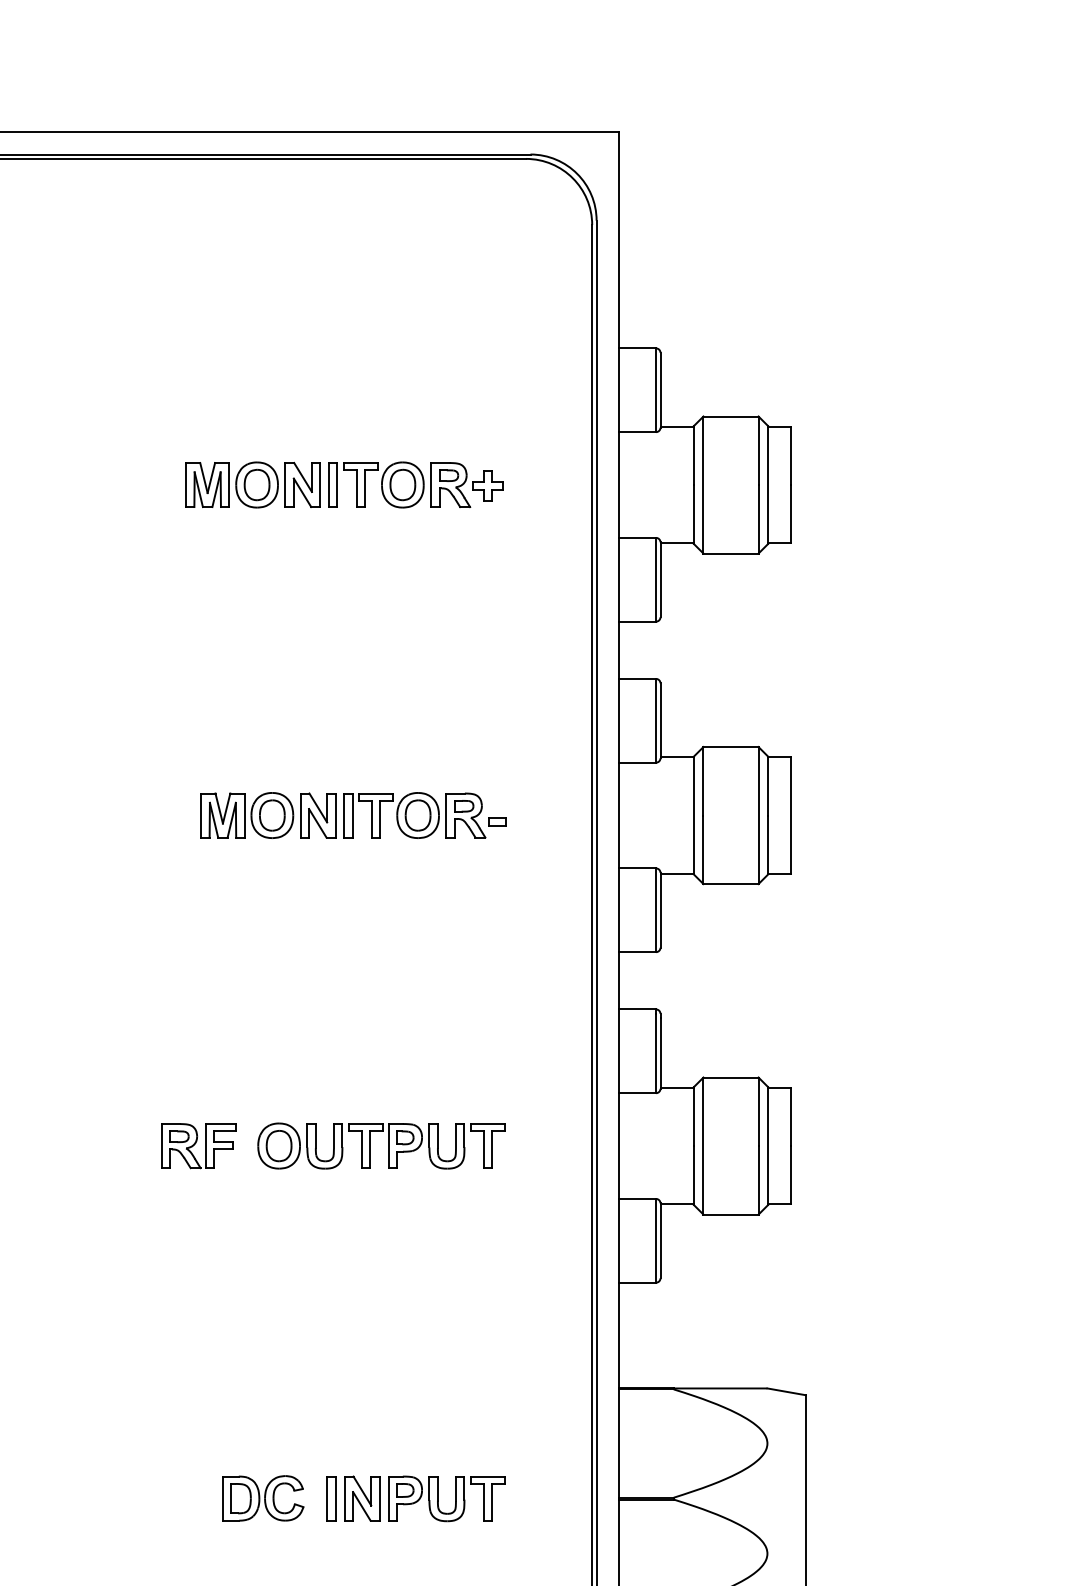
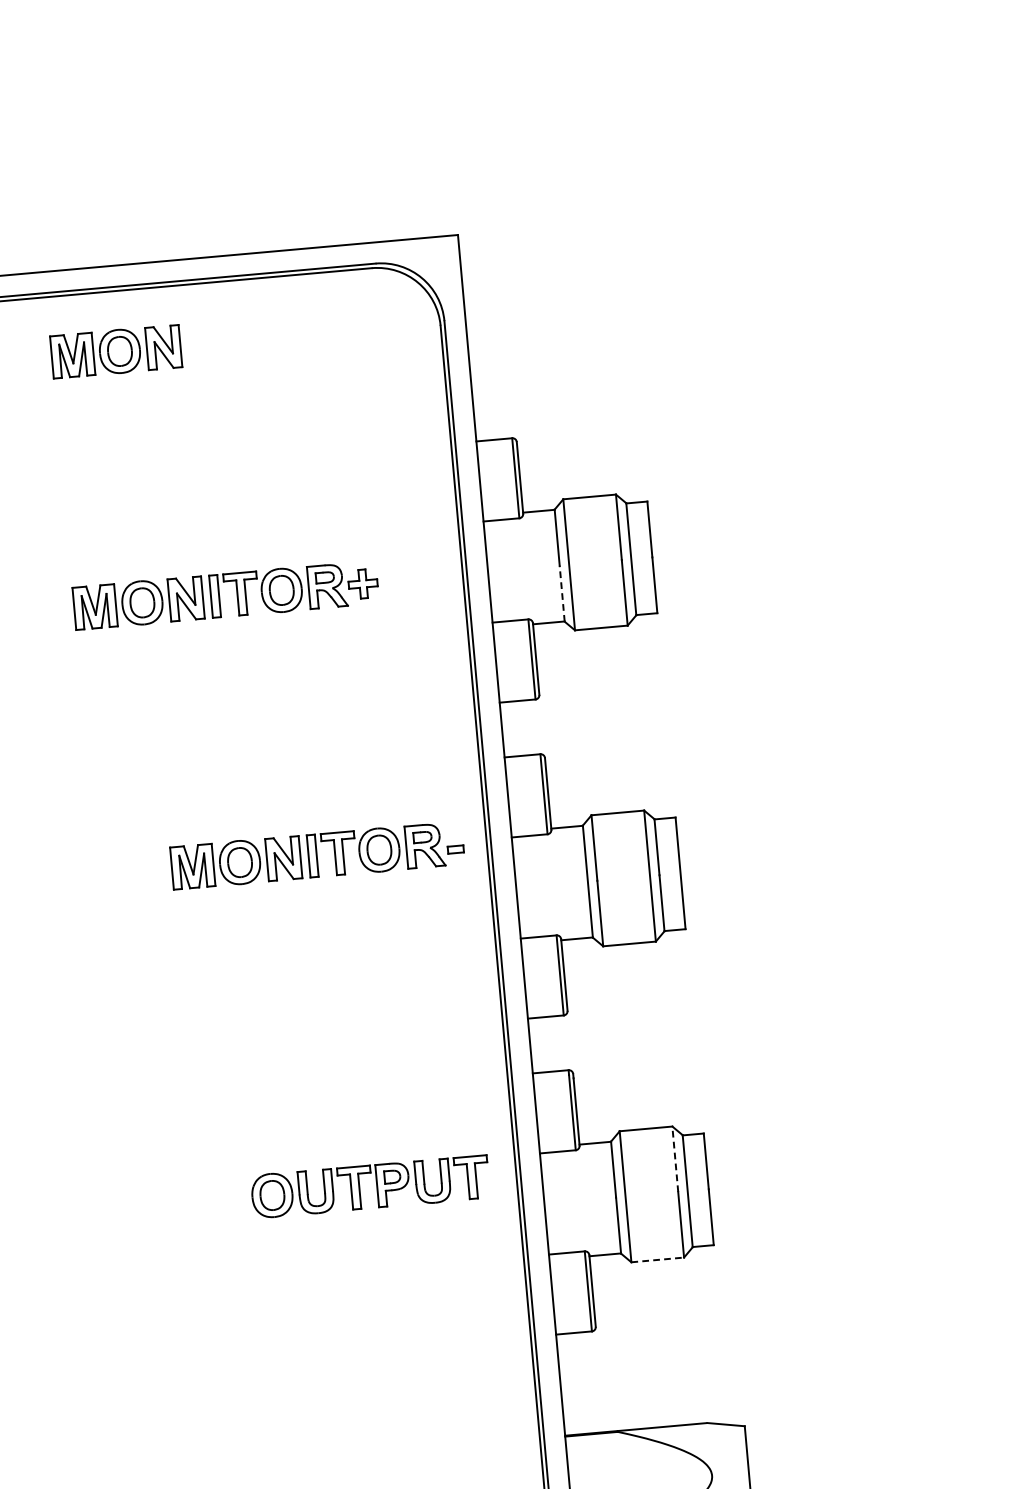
part: (252, 221) -> (115, 351), added
line: (693, 513) -> (562, 592), solid -> dashed
part: (353, 815) -> (317, 855), moved
line: (758, 1111) -> (675, 1159), solid -> dashed
part: (388, 1145) -> (376, 1185), moved
part: (198, 1146) -> (142, 1240), removed
line: (731, 1214) -> (658, 1259), solid -> dashed

